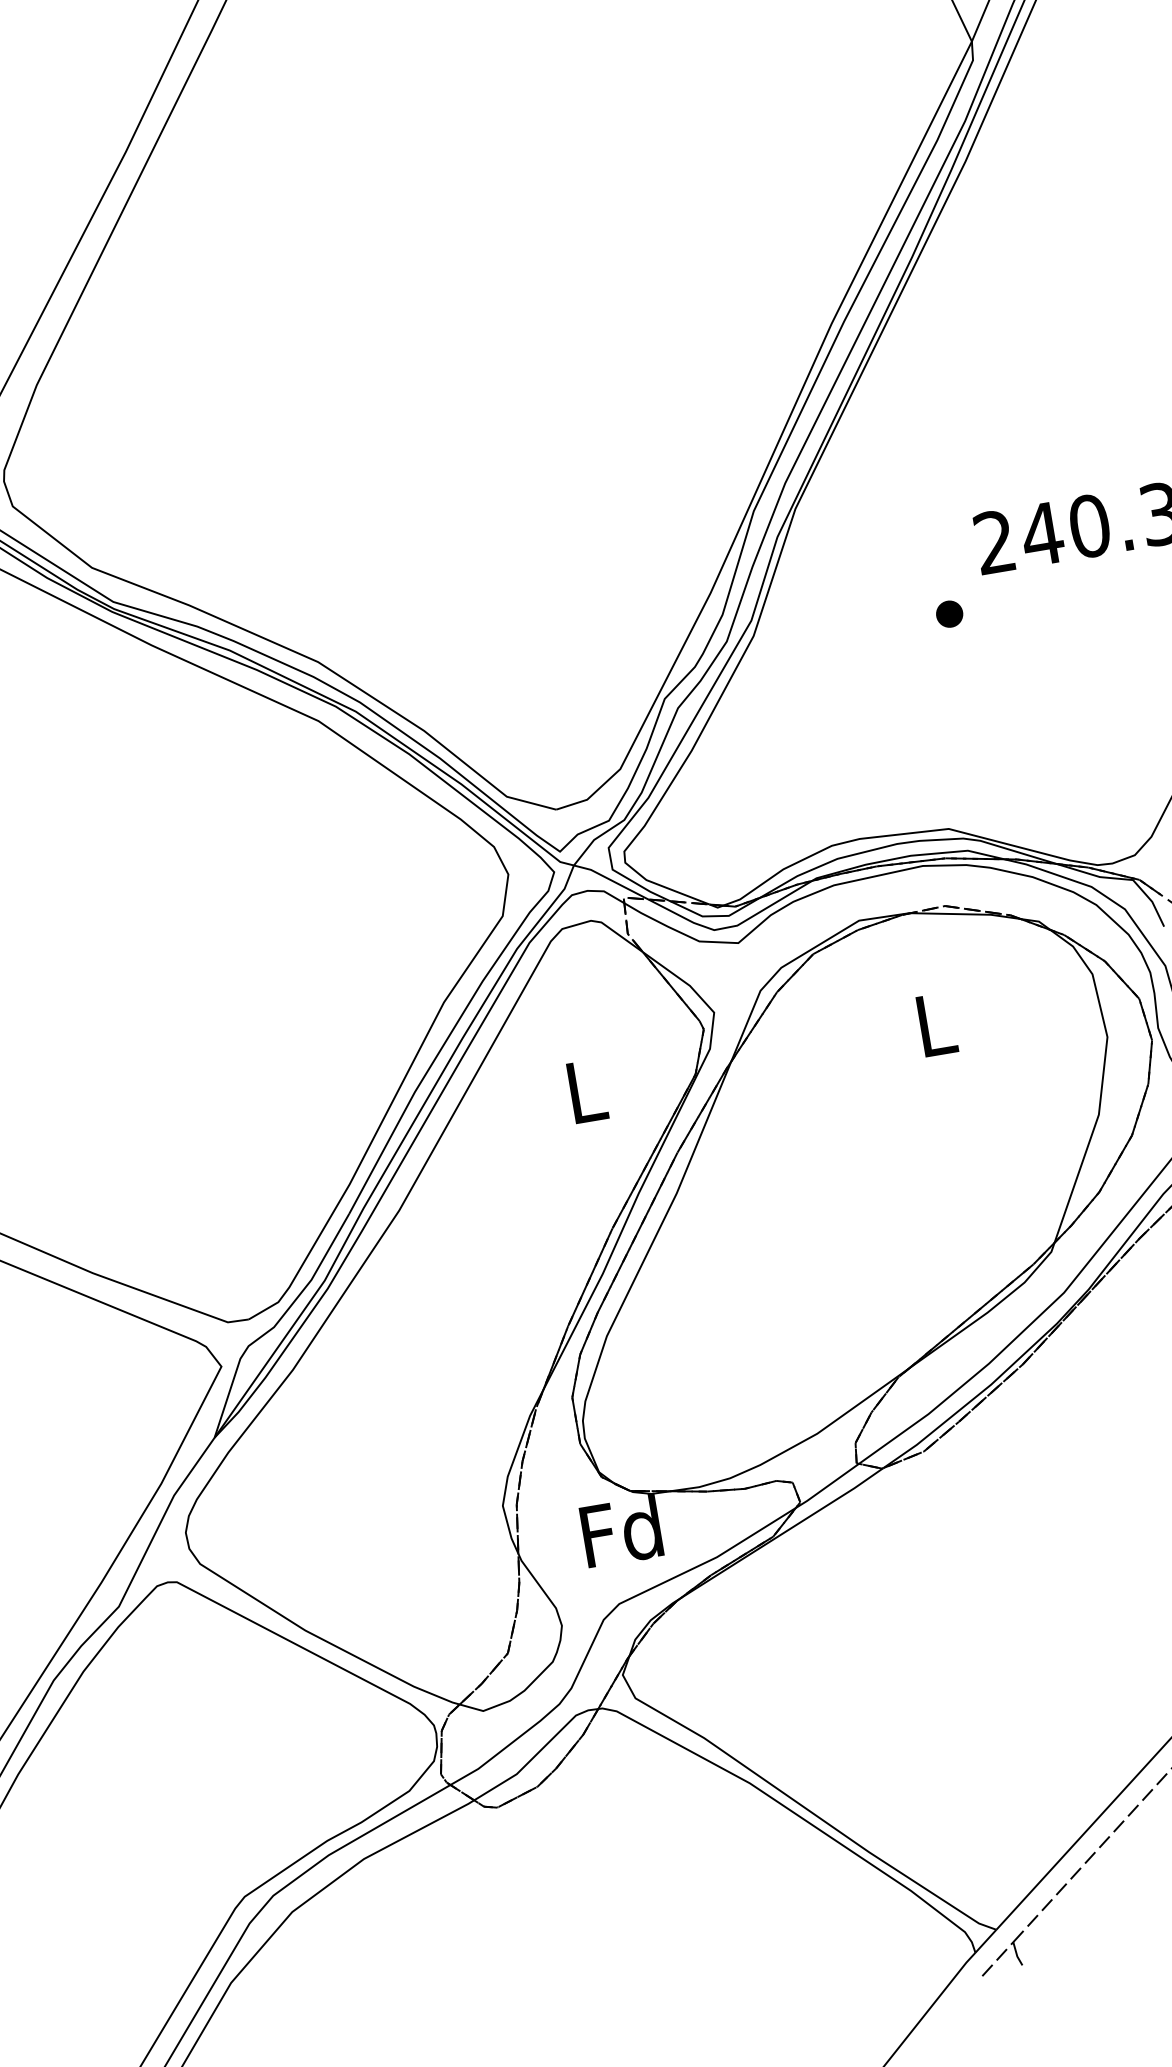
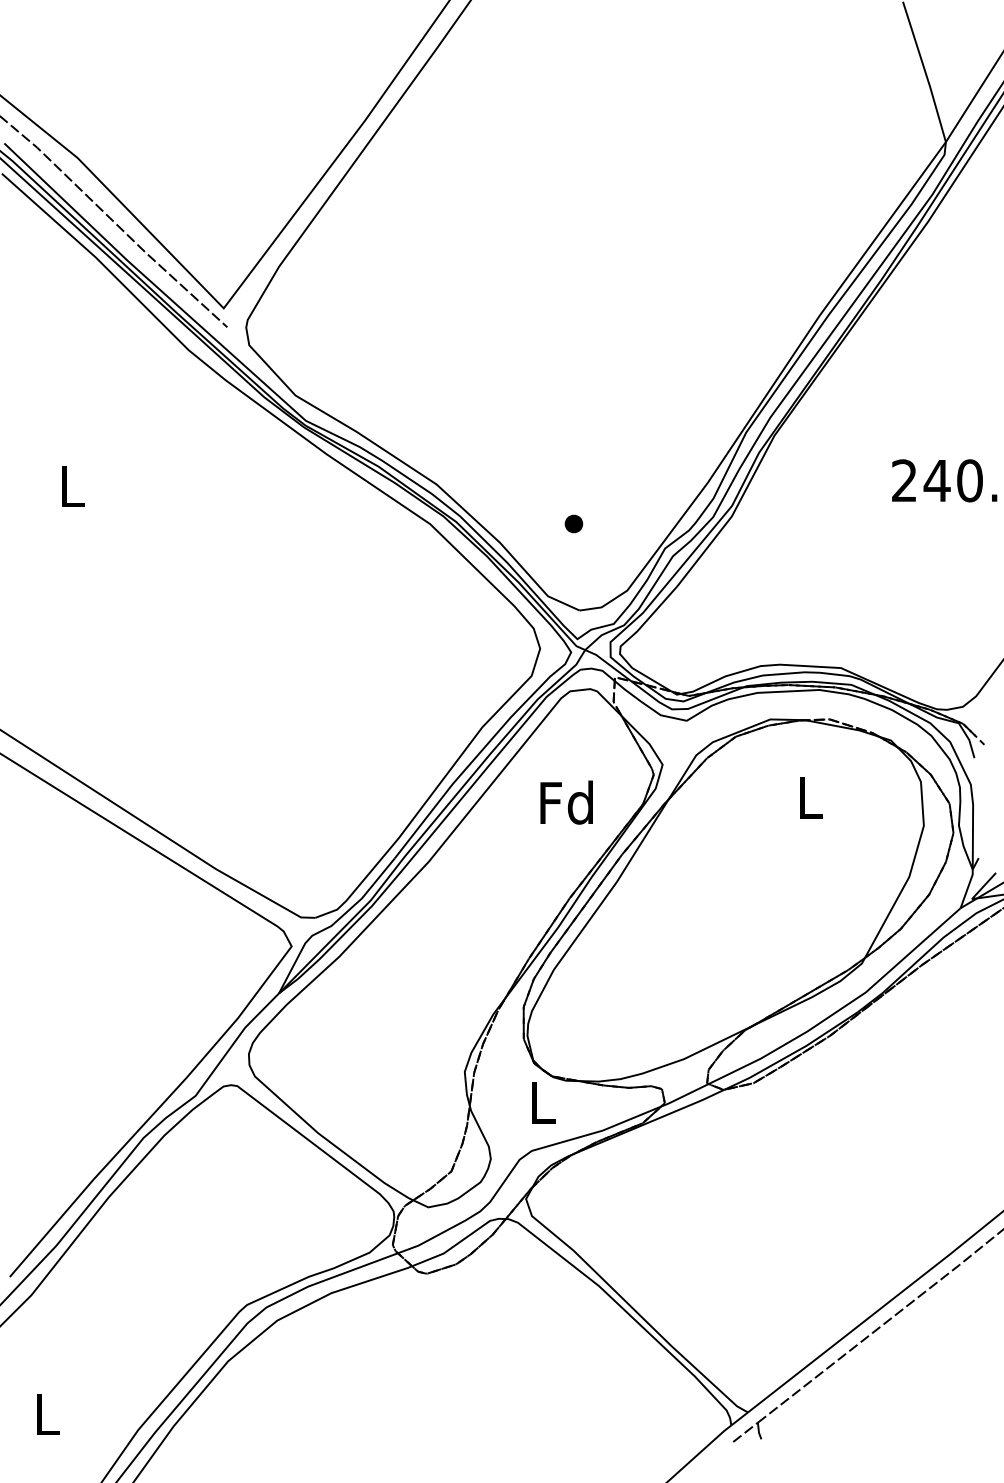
part: (948, 613) -> (573, 523), moved
text: (584, 1090) -> (566, 802), L -> Fd
text: (621, 1531) -> (541, 1102), Fd -> L

